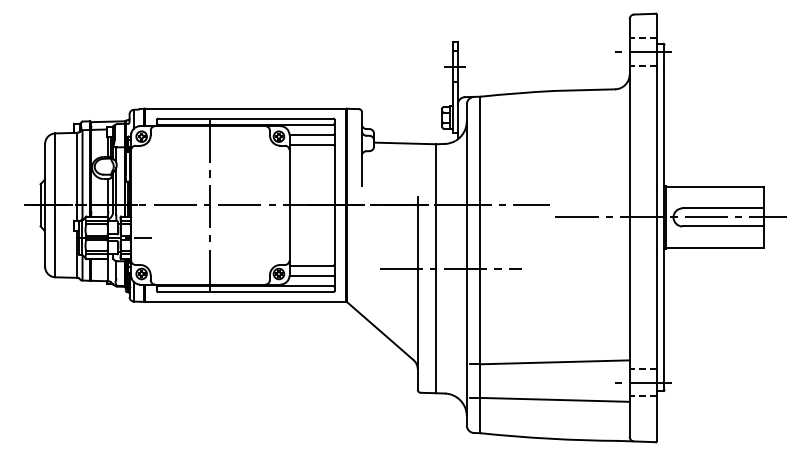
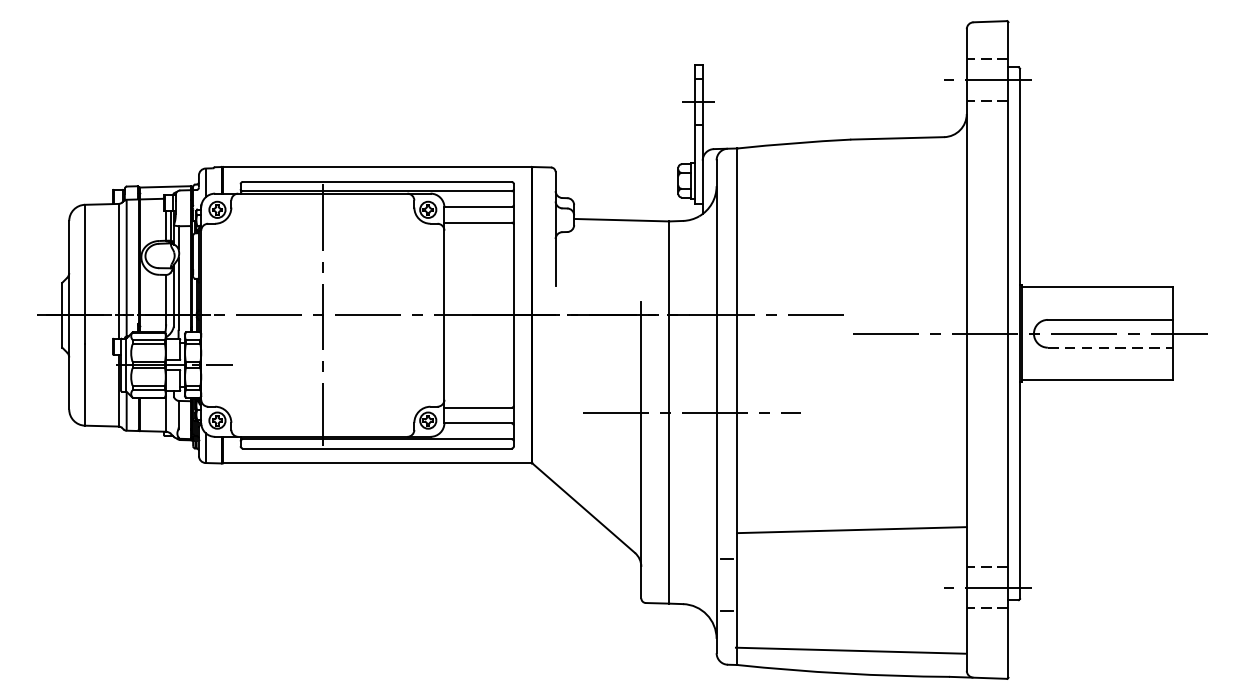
line: (723, 226) -> (1110, 347), solid -> dashed
line: (554, 362) -> (851, 530), moved
line: (554, 399) -> (849, 650), moved

